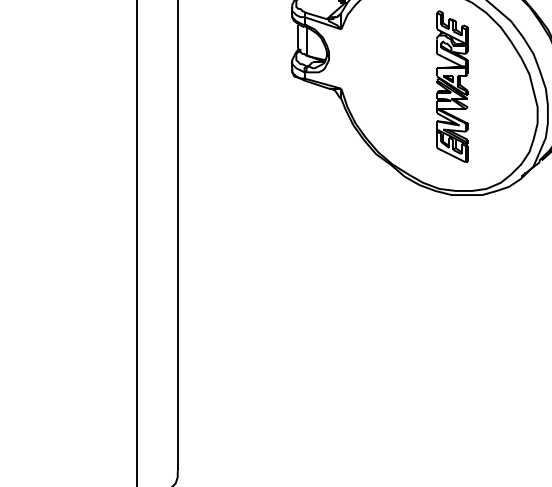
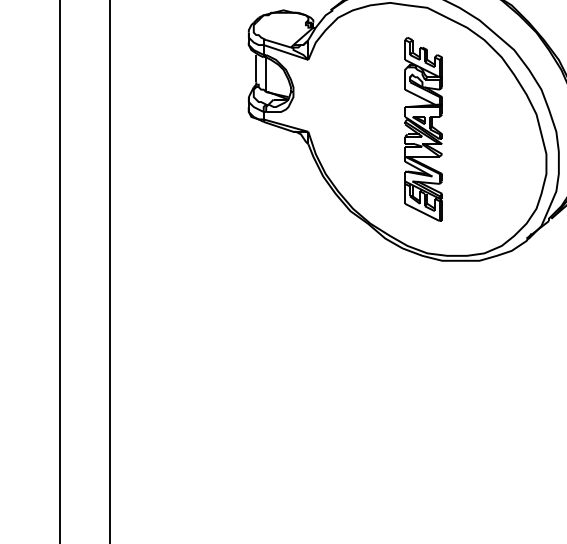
part: (452, 86) -> (423, 129), moved

